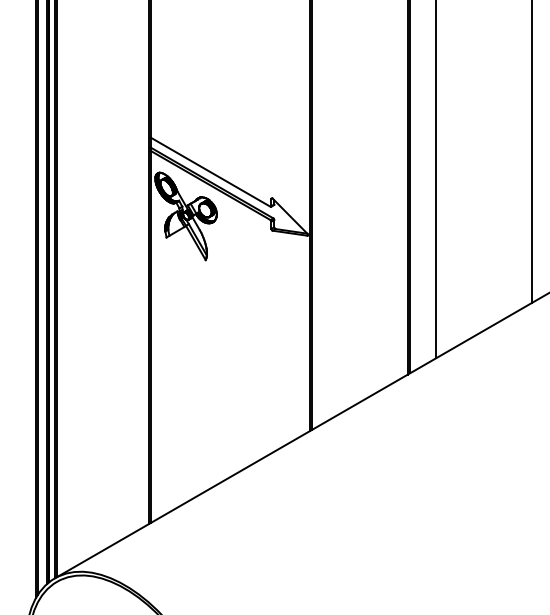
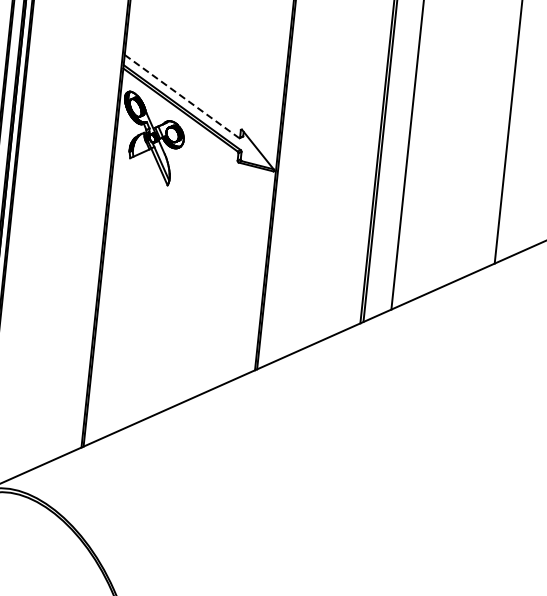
line: (211, 172) -> (182, 96), solid -> dashed

